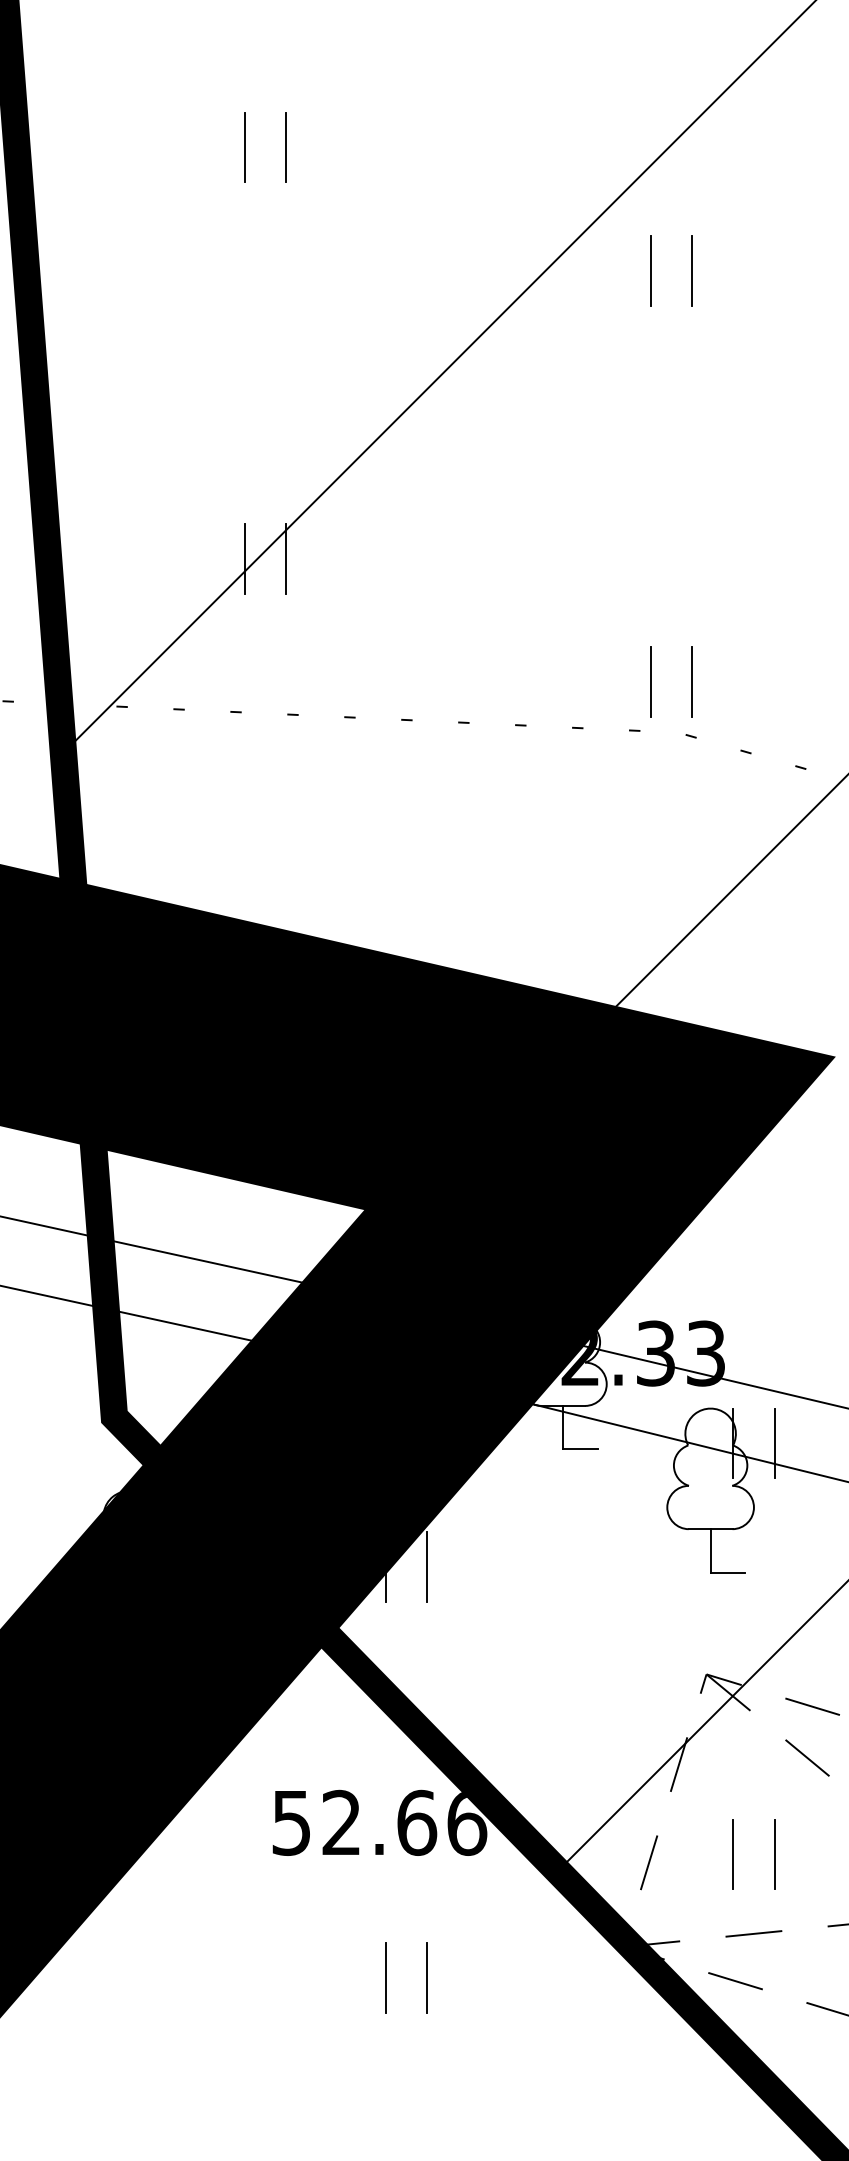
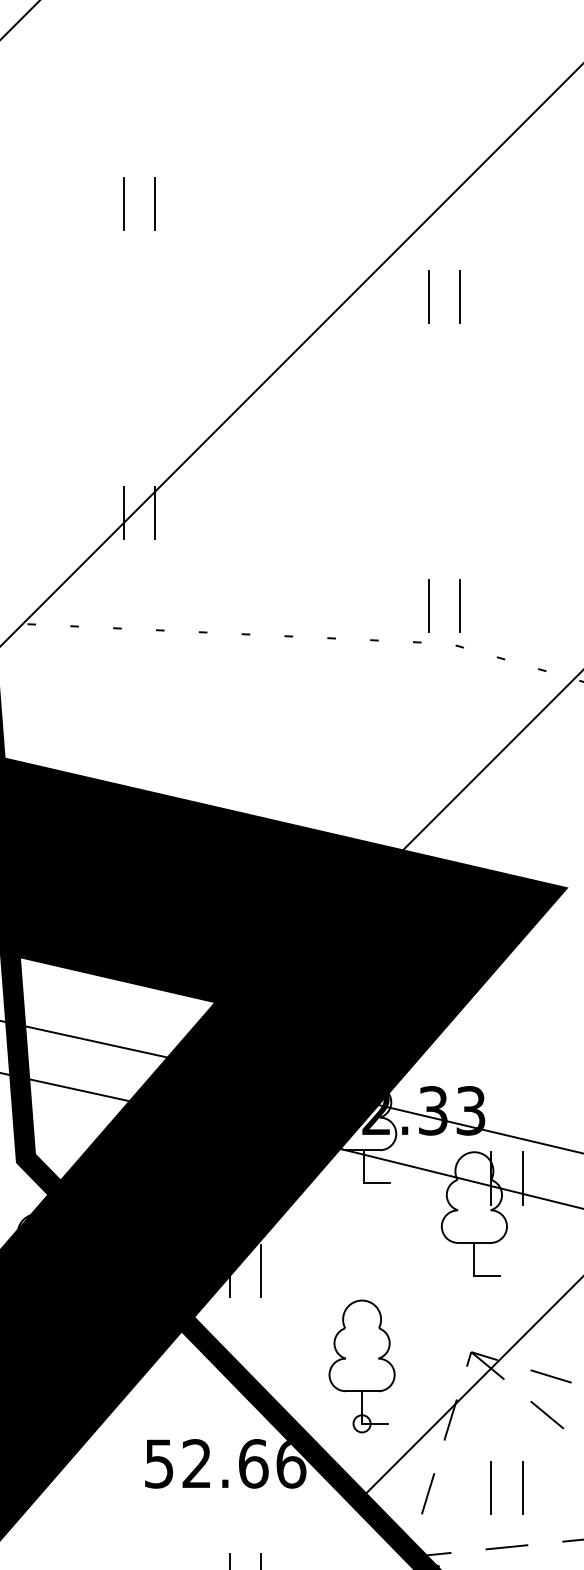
part: (561, 1693) -> (362, 1366), added

